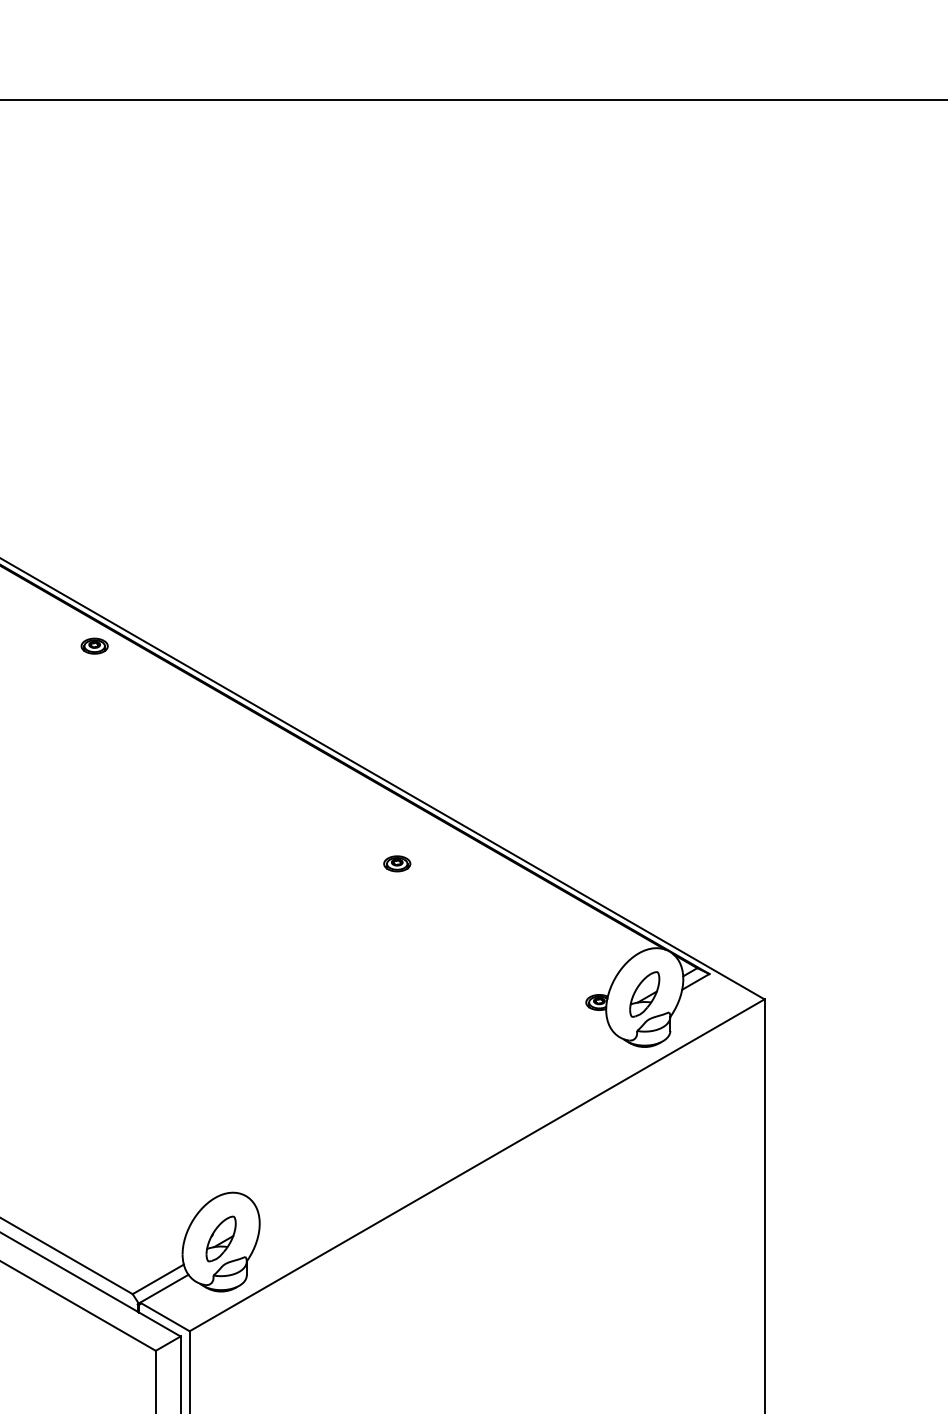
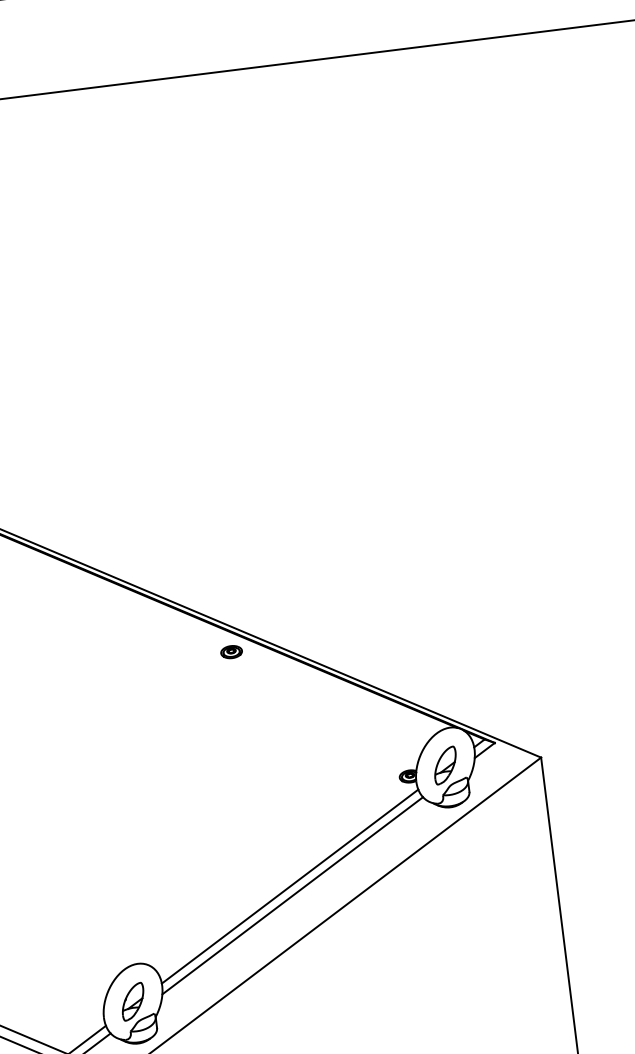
part: (397, 863) -> (231, 651), moved
line: (433, 1120) -> (290, 886), added
line: (435, 1132) -> (292, 895), added

